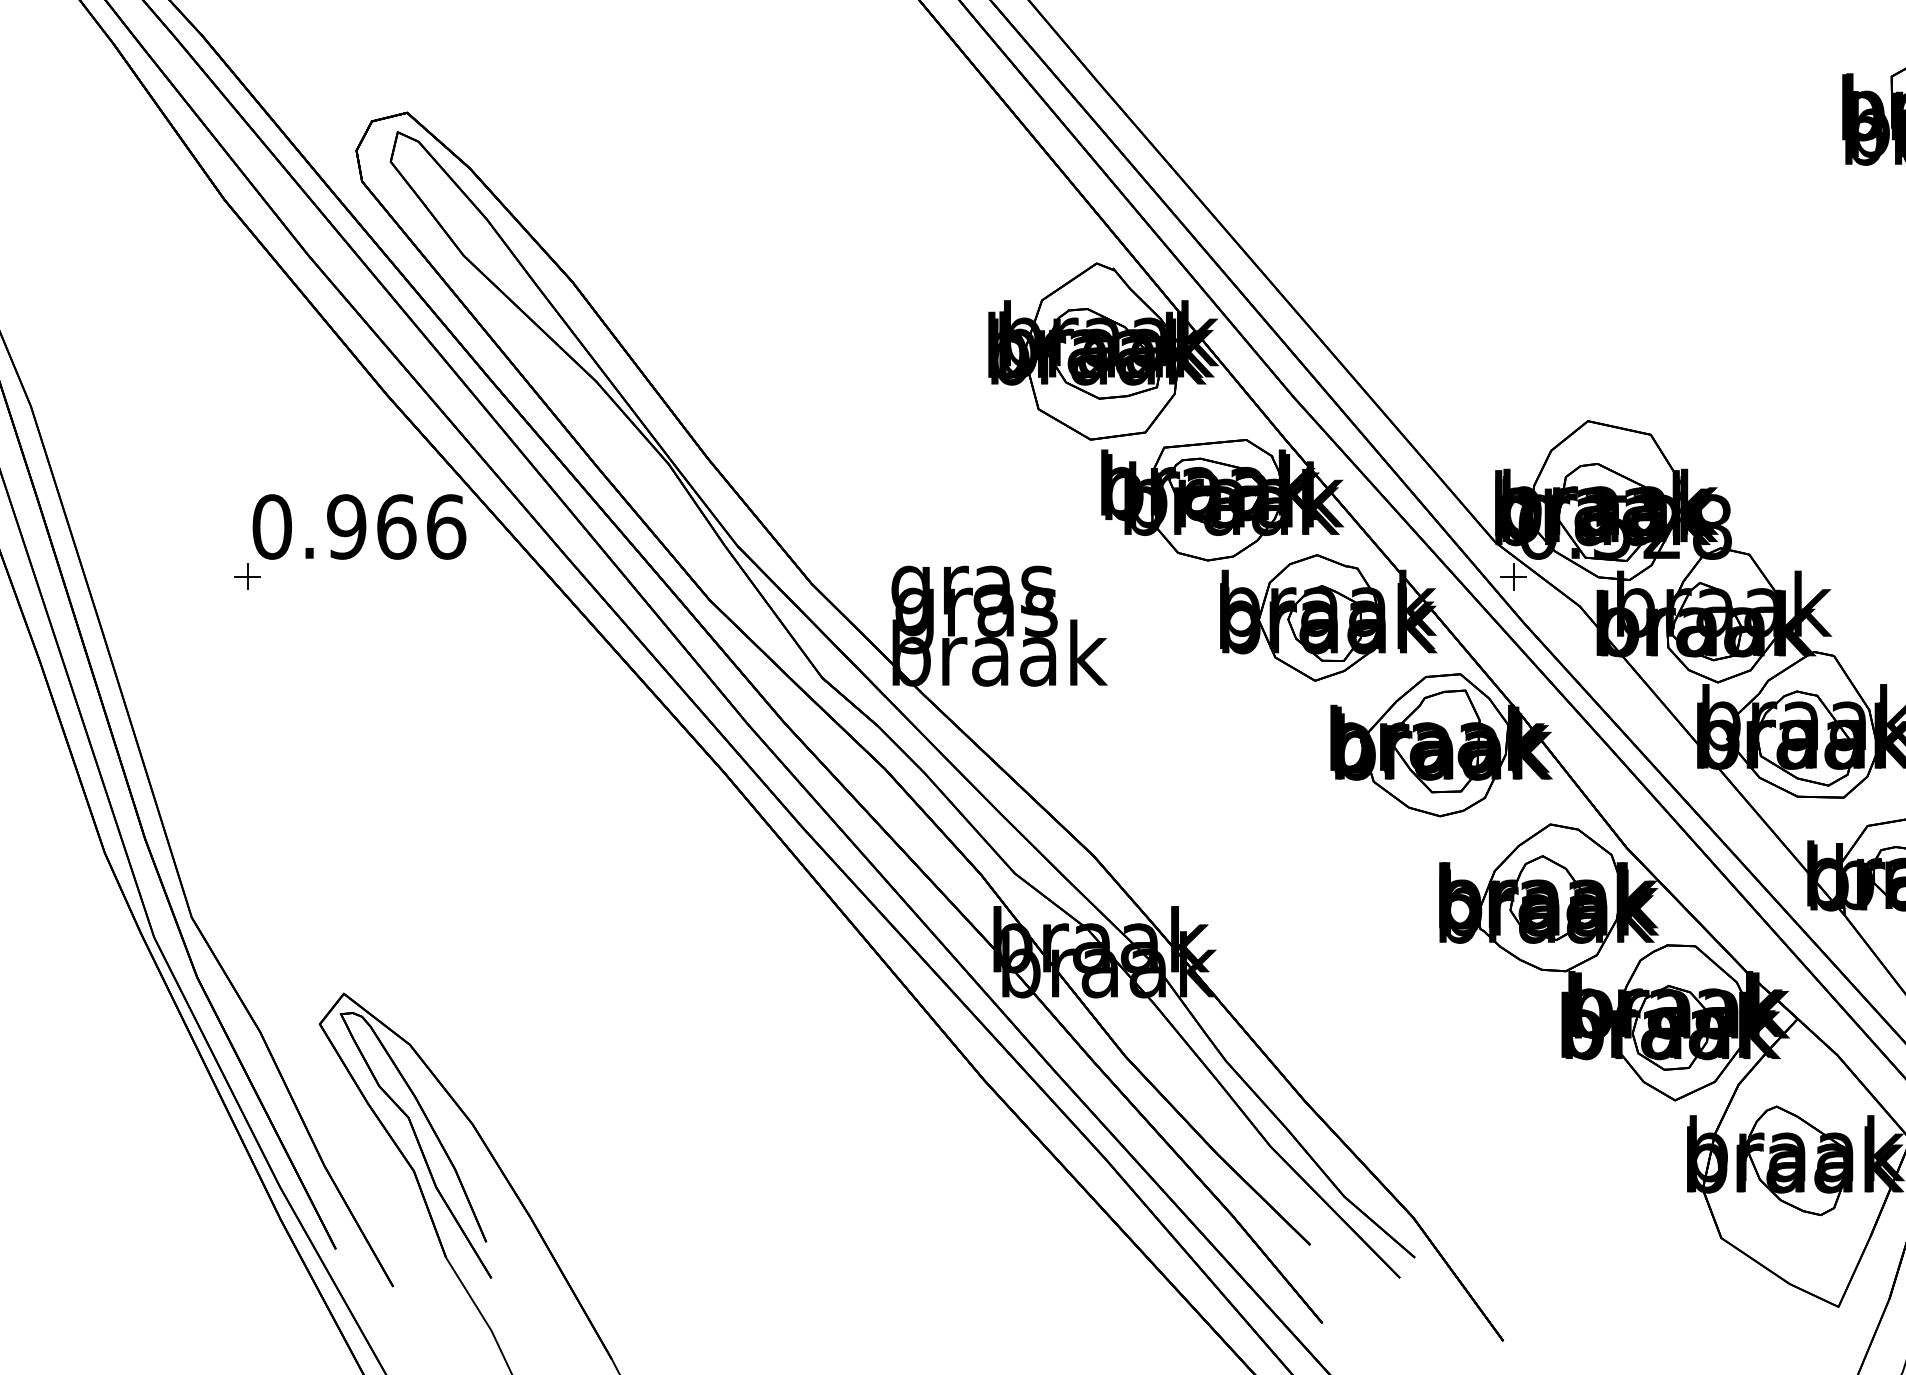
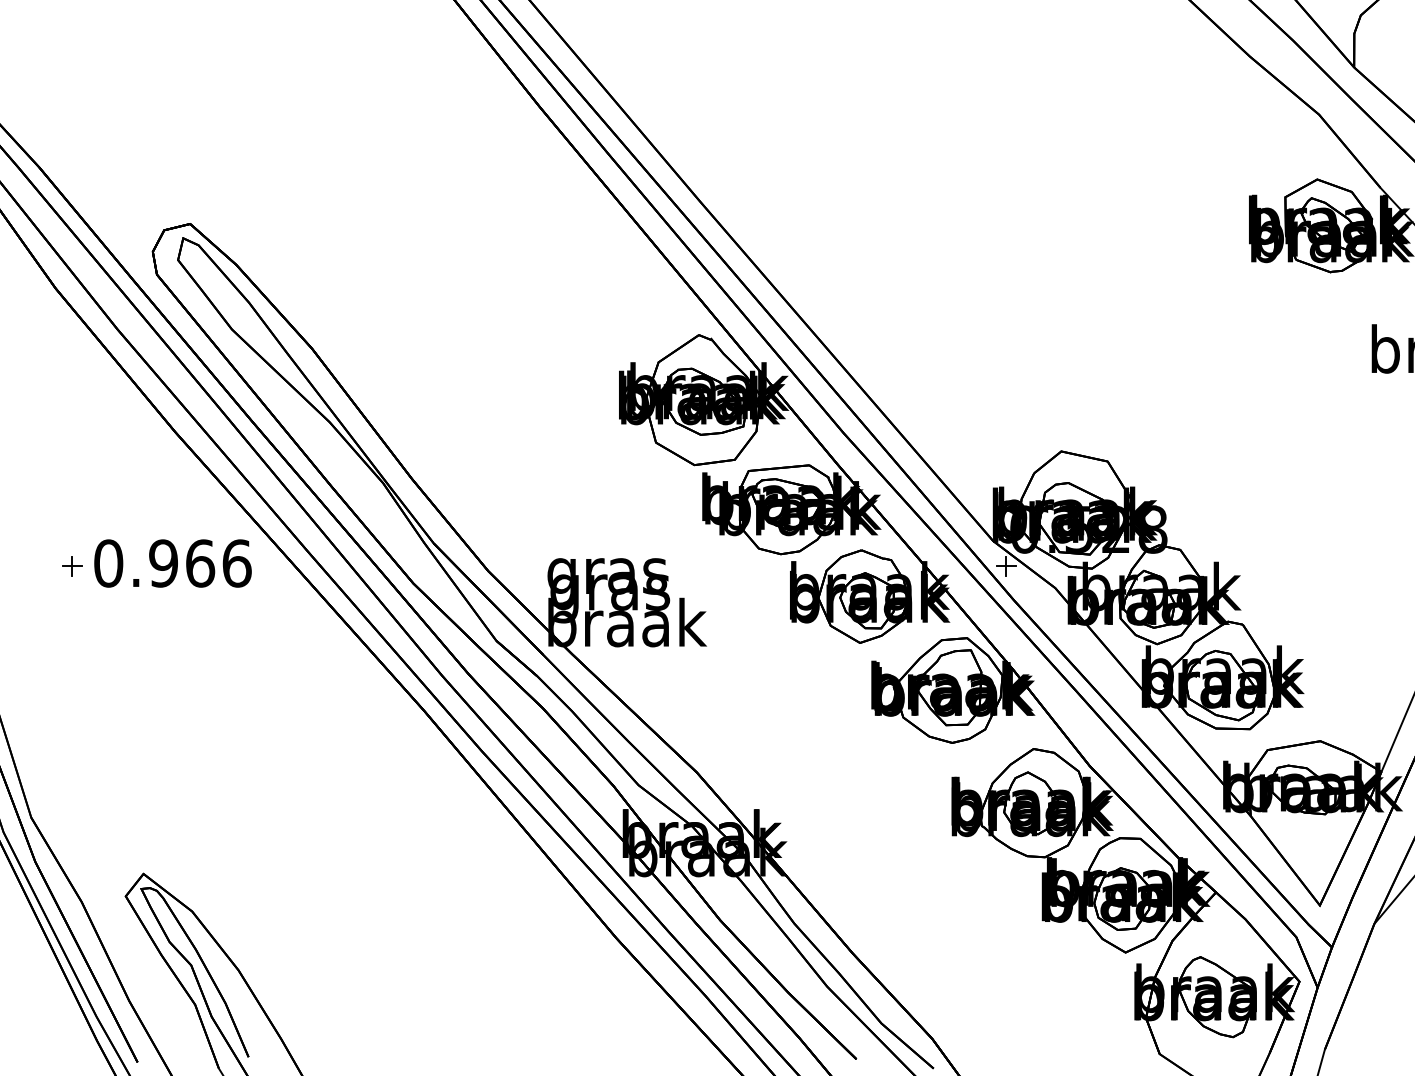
text: (358, 526) -> (172, 563), moved

